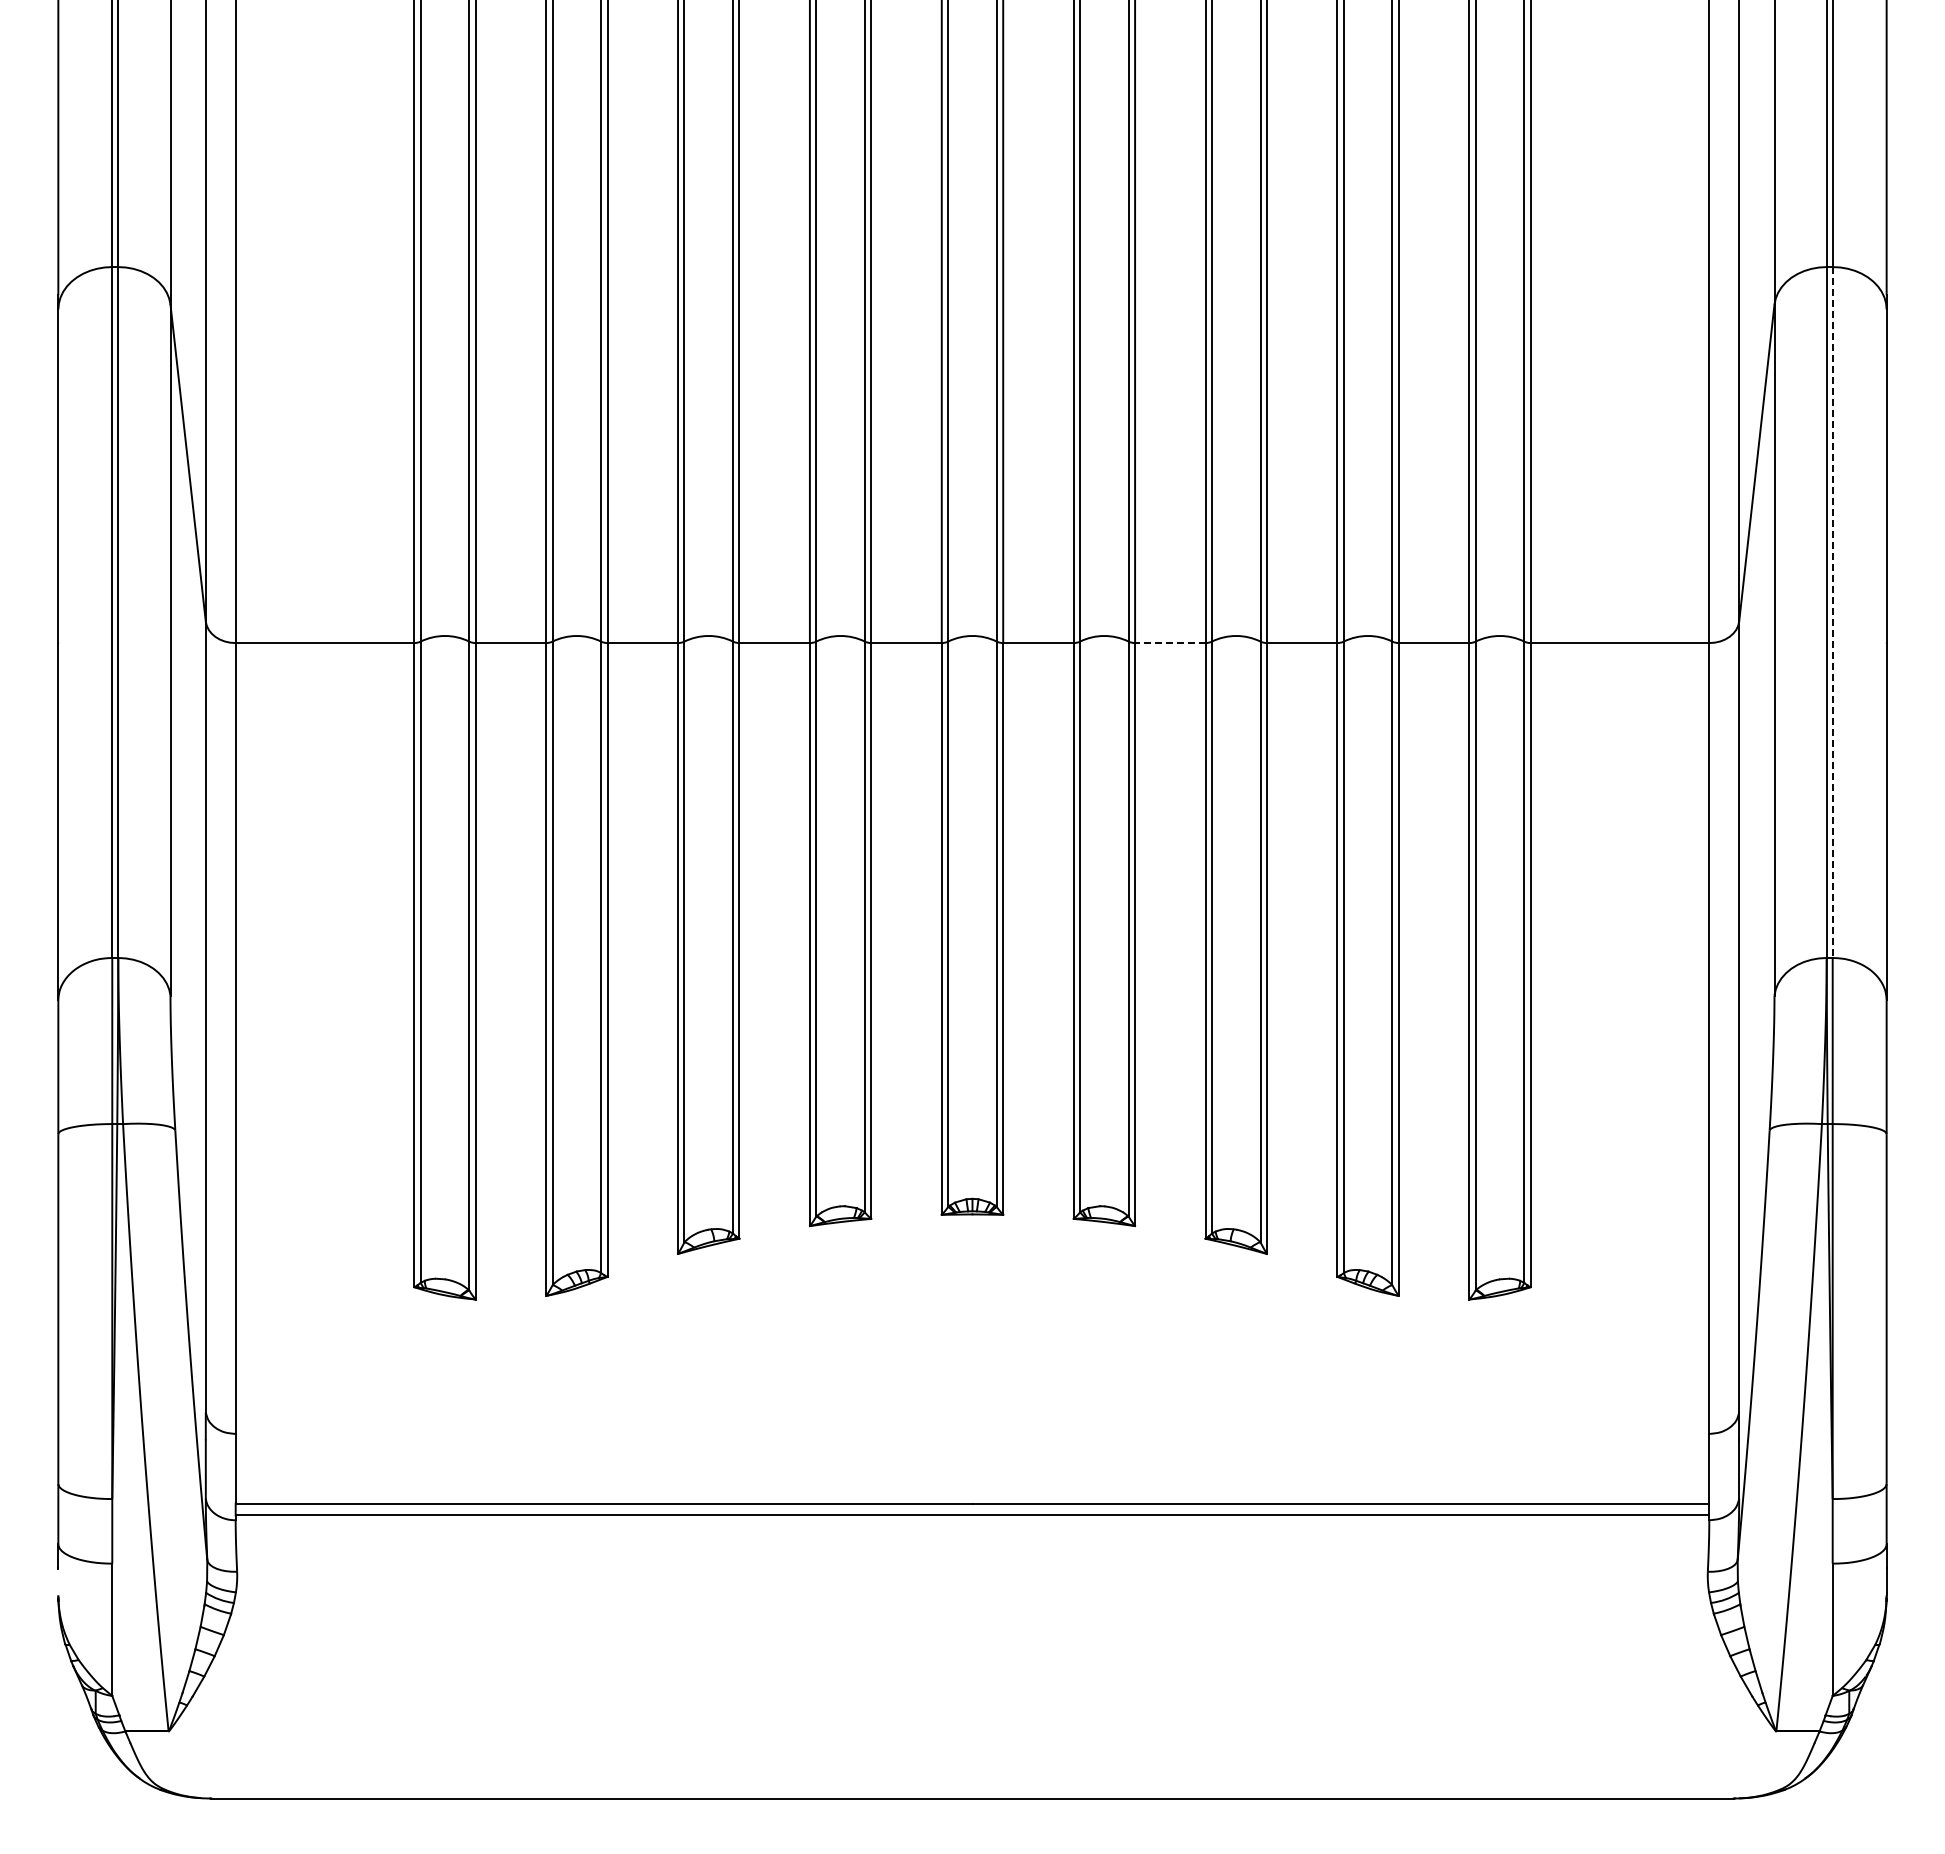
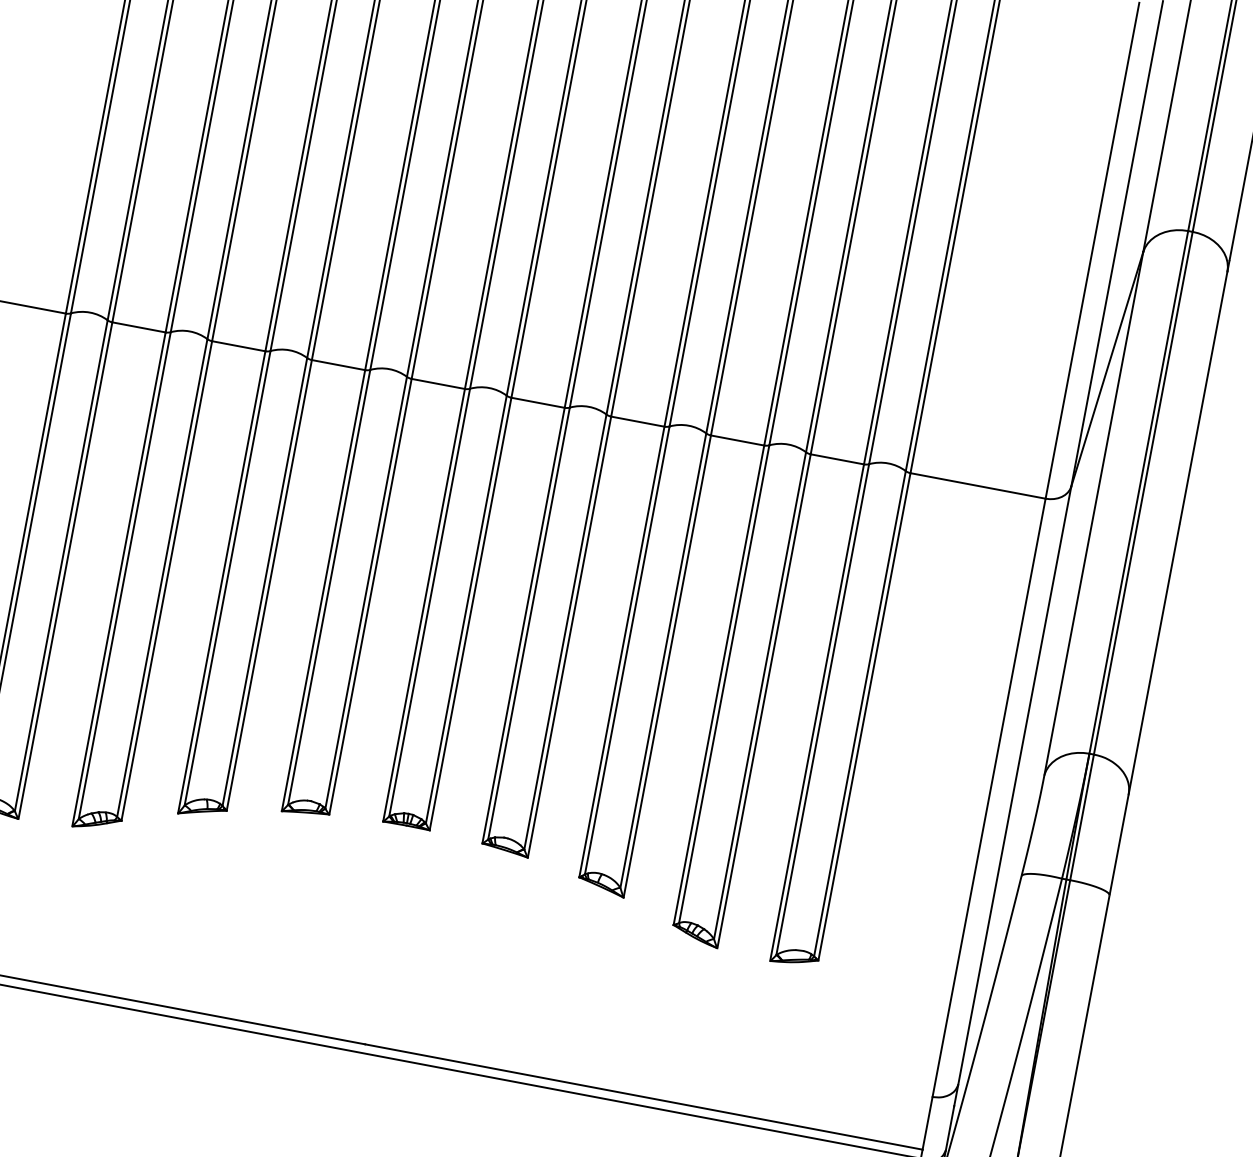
line: (1832, 613) -> (1143, 493), dashed -> solid
line: (1169, 643) -> (637, 421), dashed -> solid

